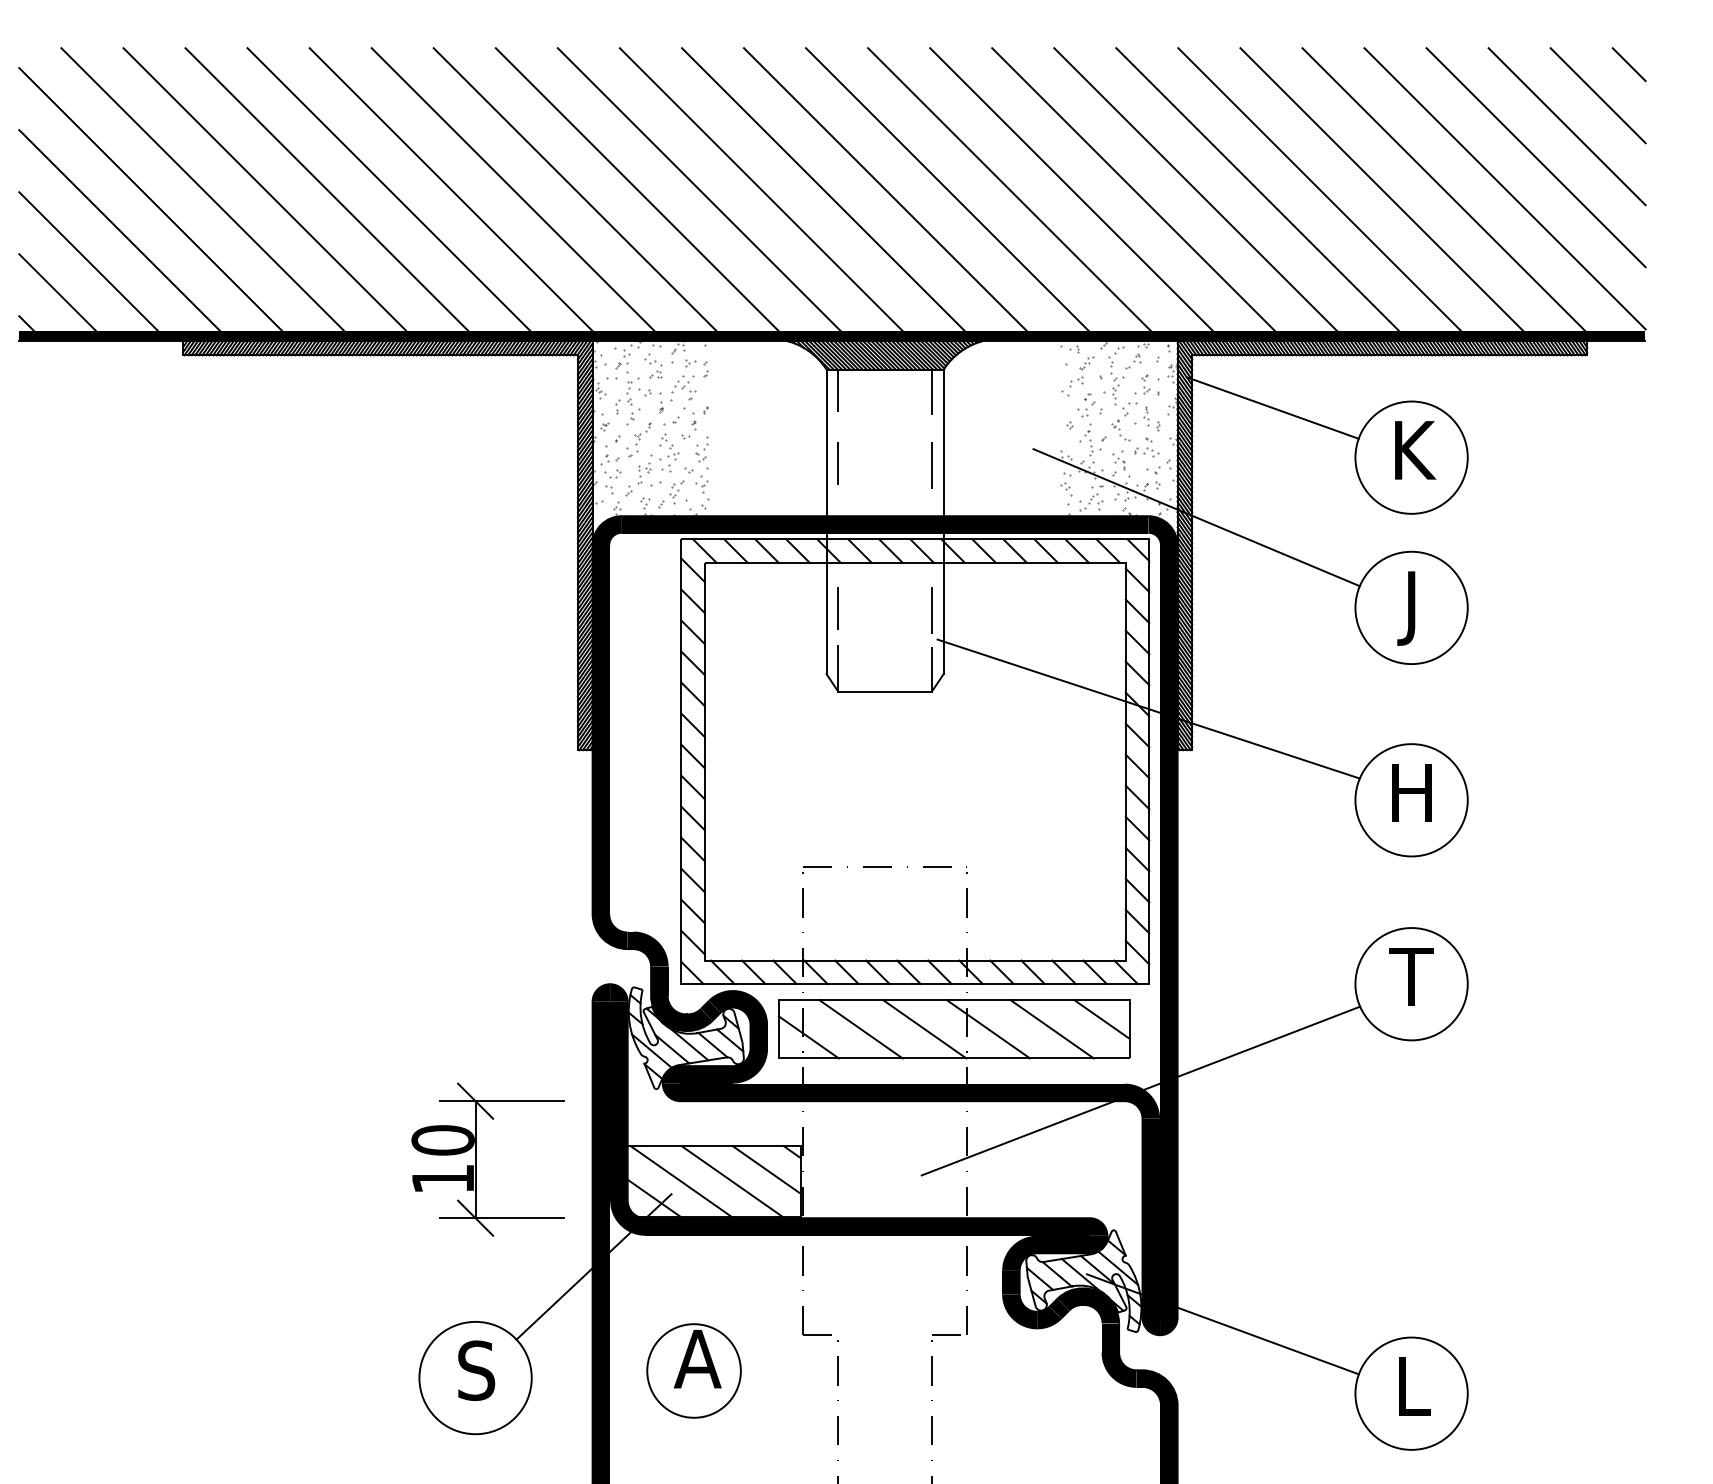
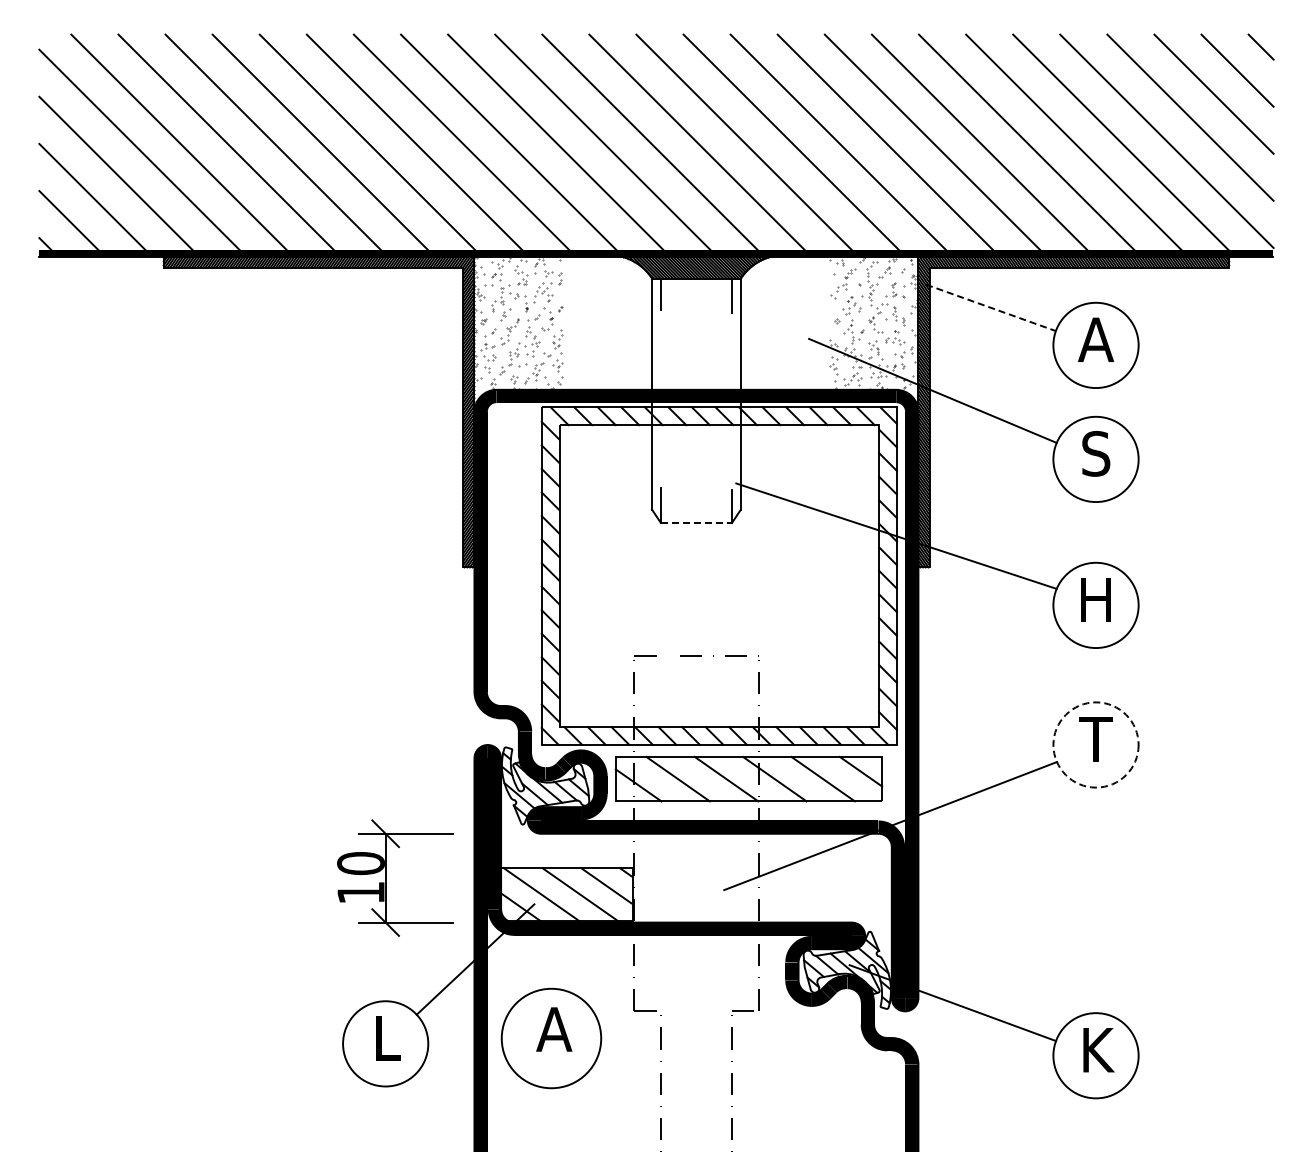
line: (1273, 407) -> (991, 307), solid -> dashed
text: (1410, 449) -> (1095, 339), K -> A
line: (837, 463) -> (660, 349), removed
line: (931, 465) -> (731, 351), removed
line: (837, 608) -> (660, 459), removed
text: (1412, 608) -> (1096, 459), J -> S
line: (931, 610) -> (731, 461), removed
line: (885, 692) -> (696, 523), solid -> dashed
circle: (1410, 983) -> (1095, 744), solid -> dashed
text: (476, 1370) -> (386, 1038), S -> L
circle: (694, 1370) -> (551, 1038), size x1.4
text: (1414, 1386) -> (1098, 1050), L -> K

